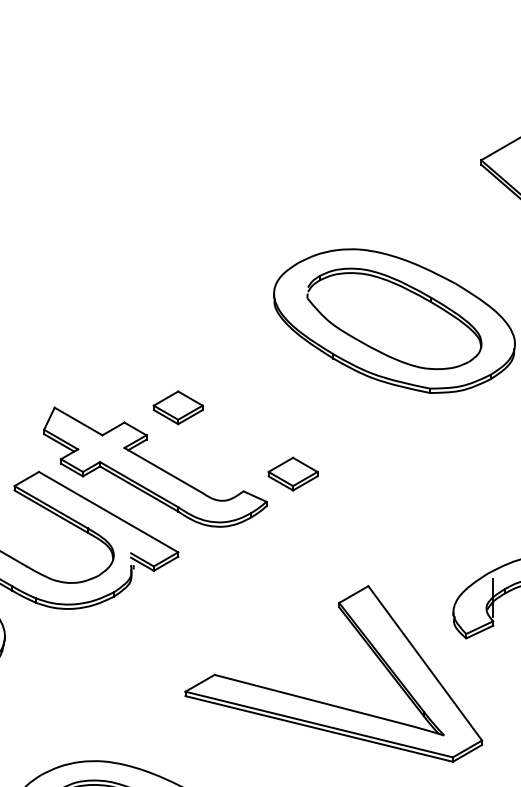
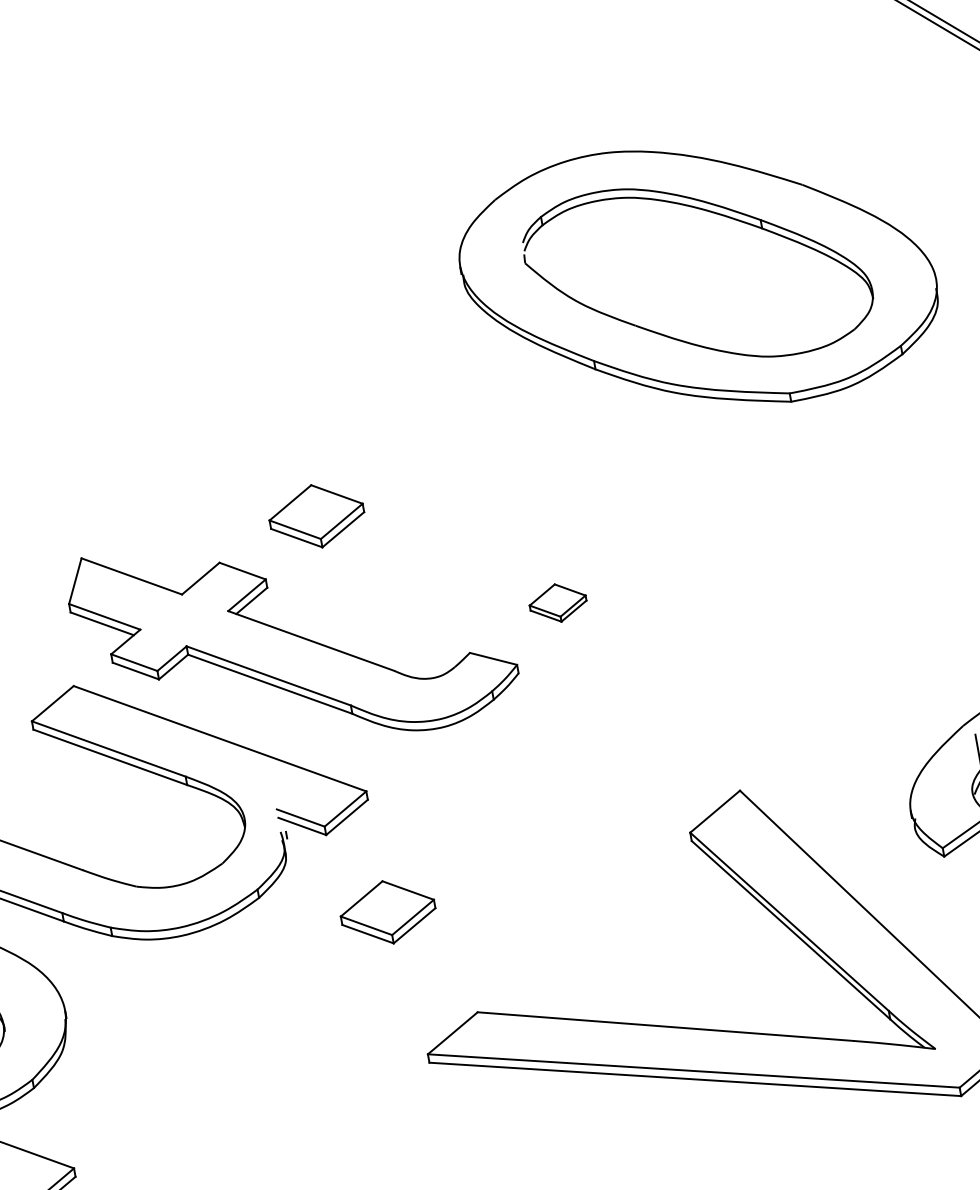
part: (292, 473) -> (556, 602), size x0.6
part: (177, 615) -> (386, 911), added

